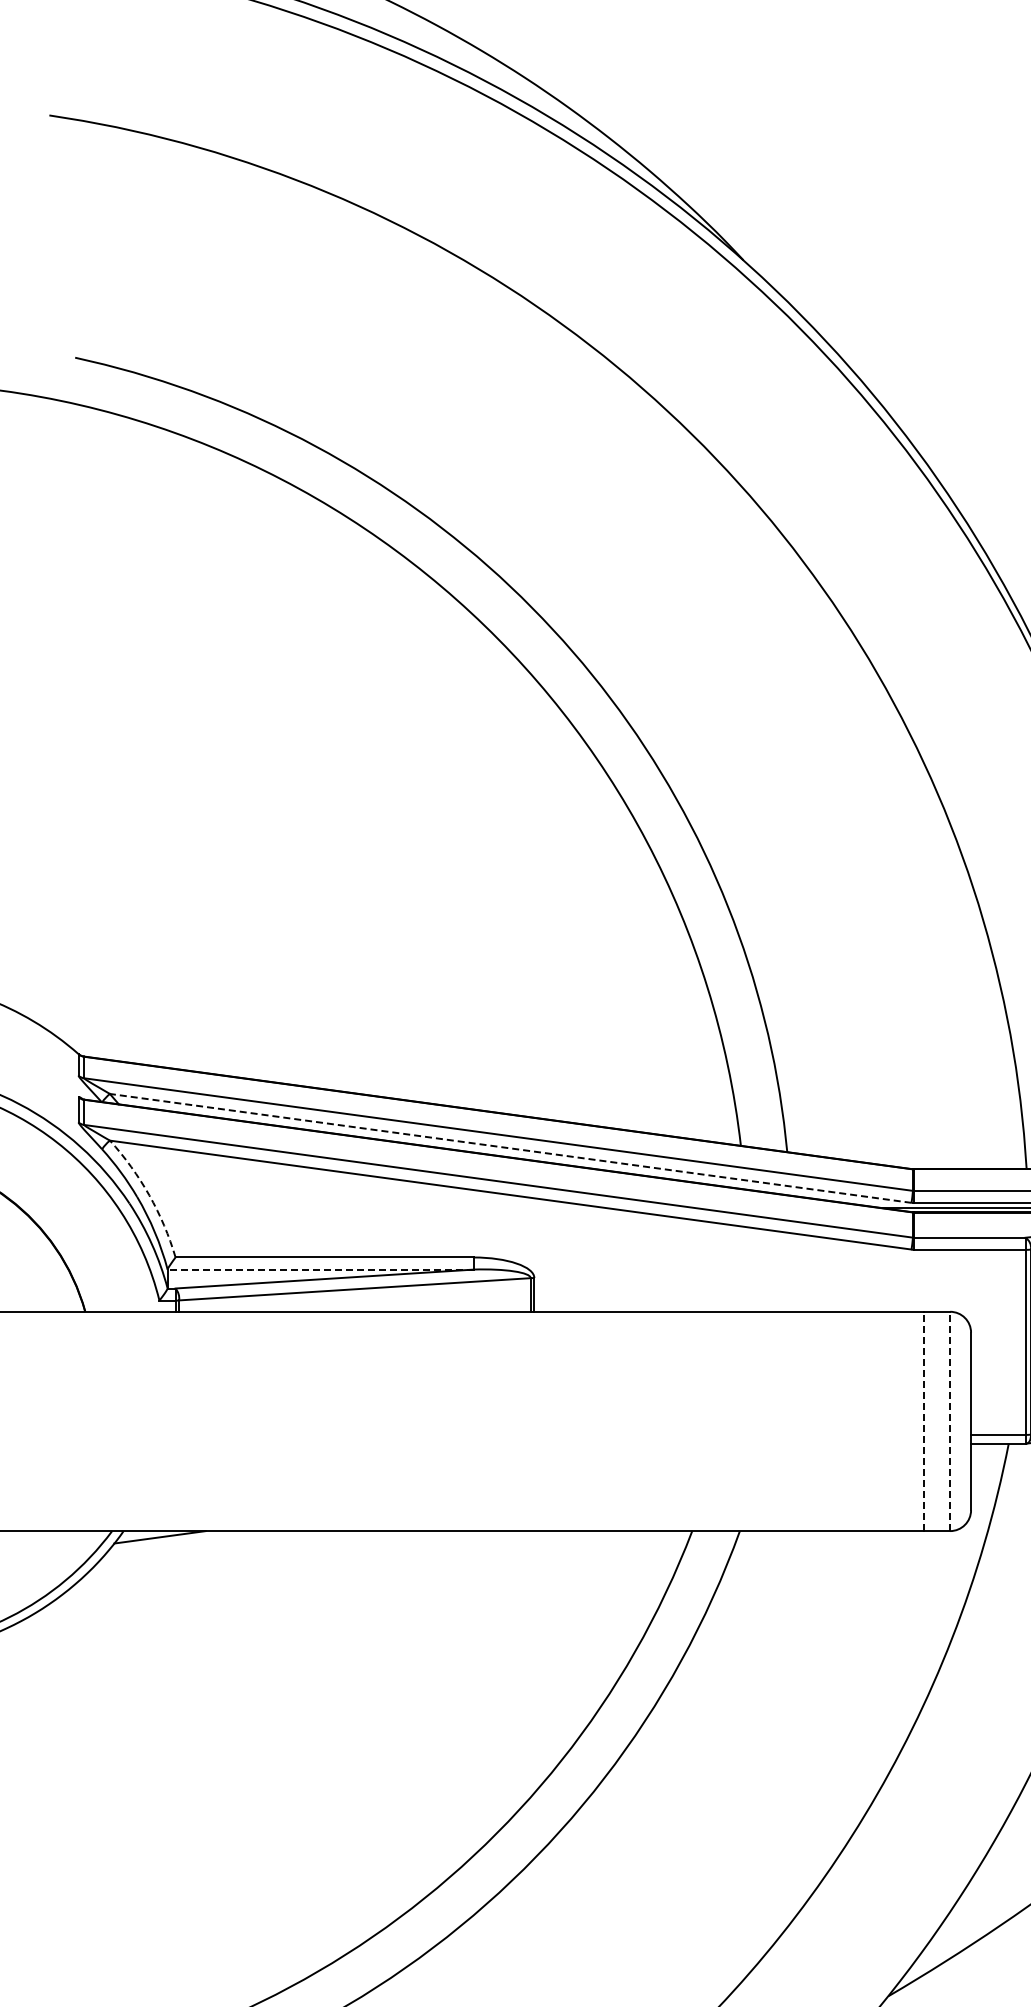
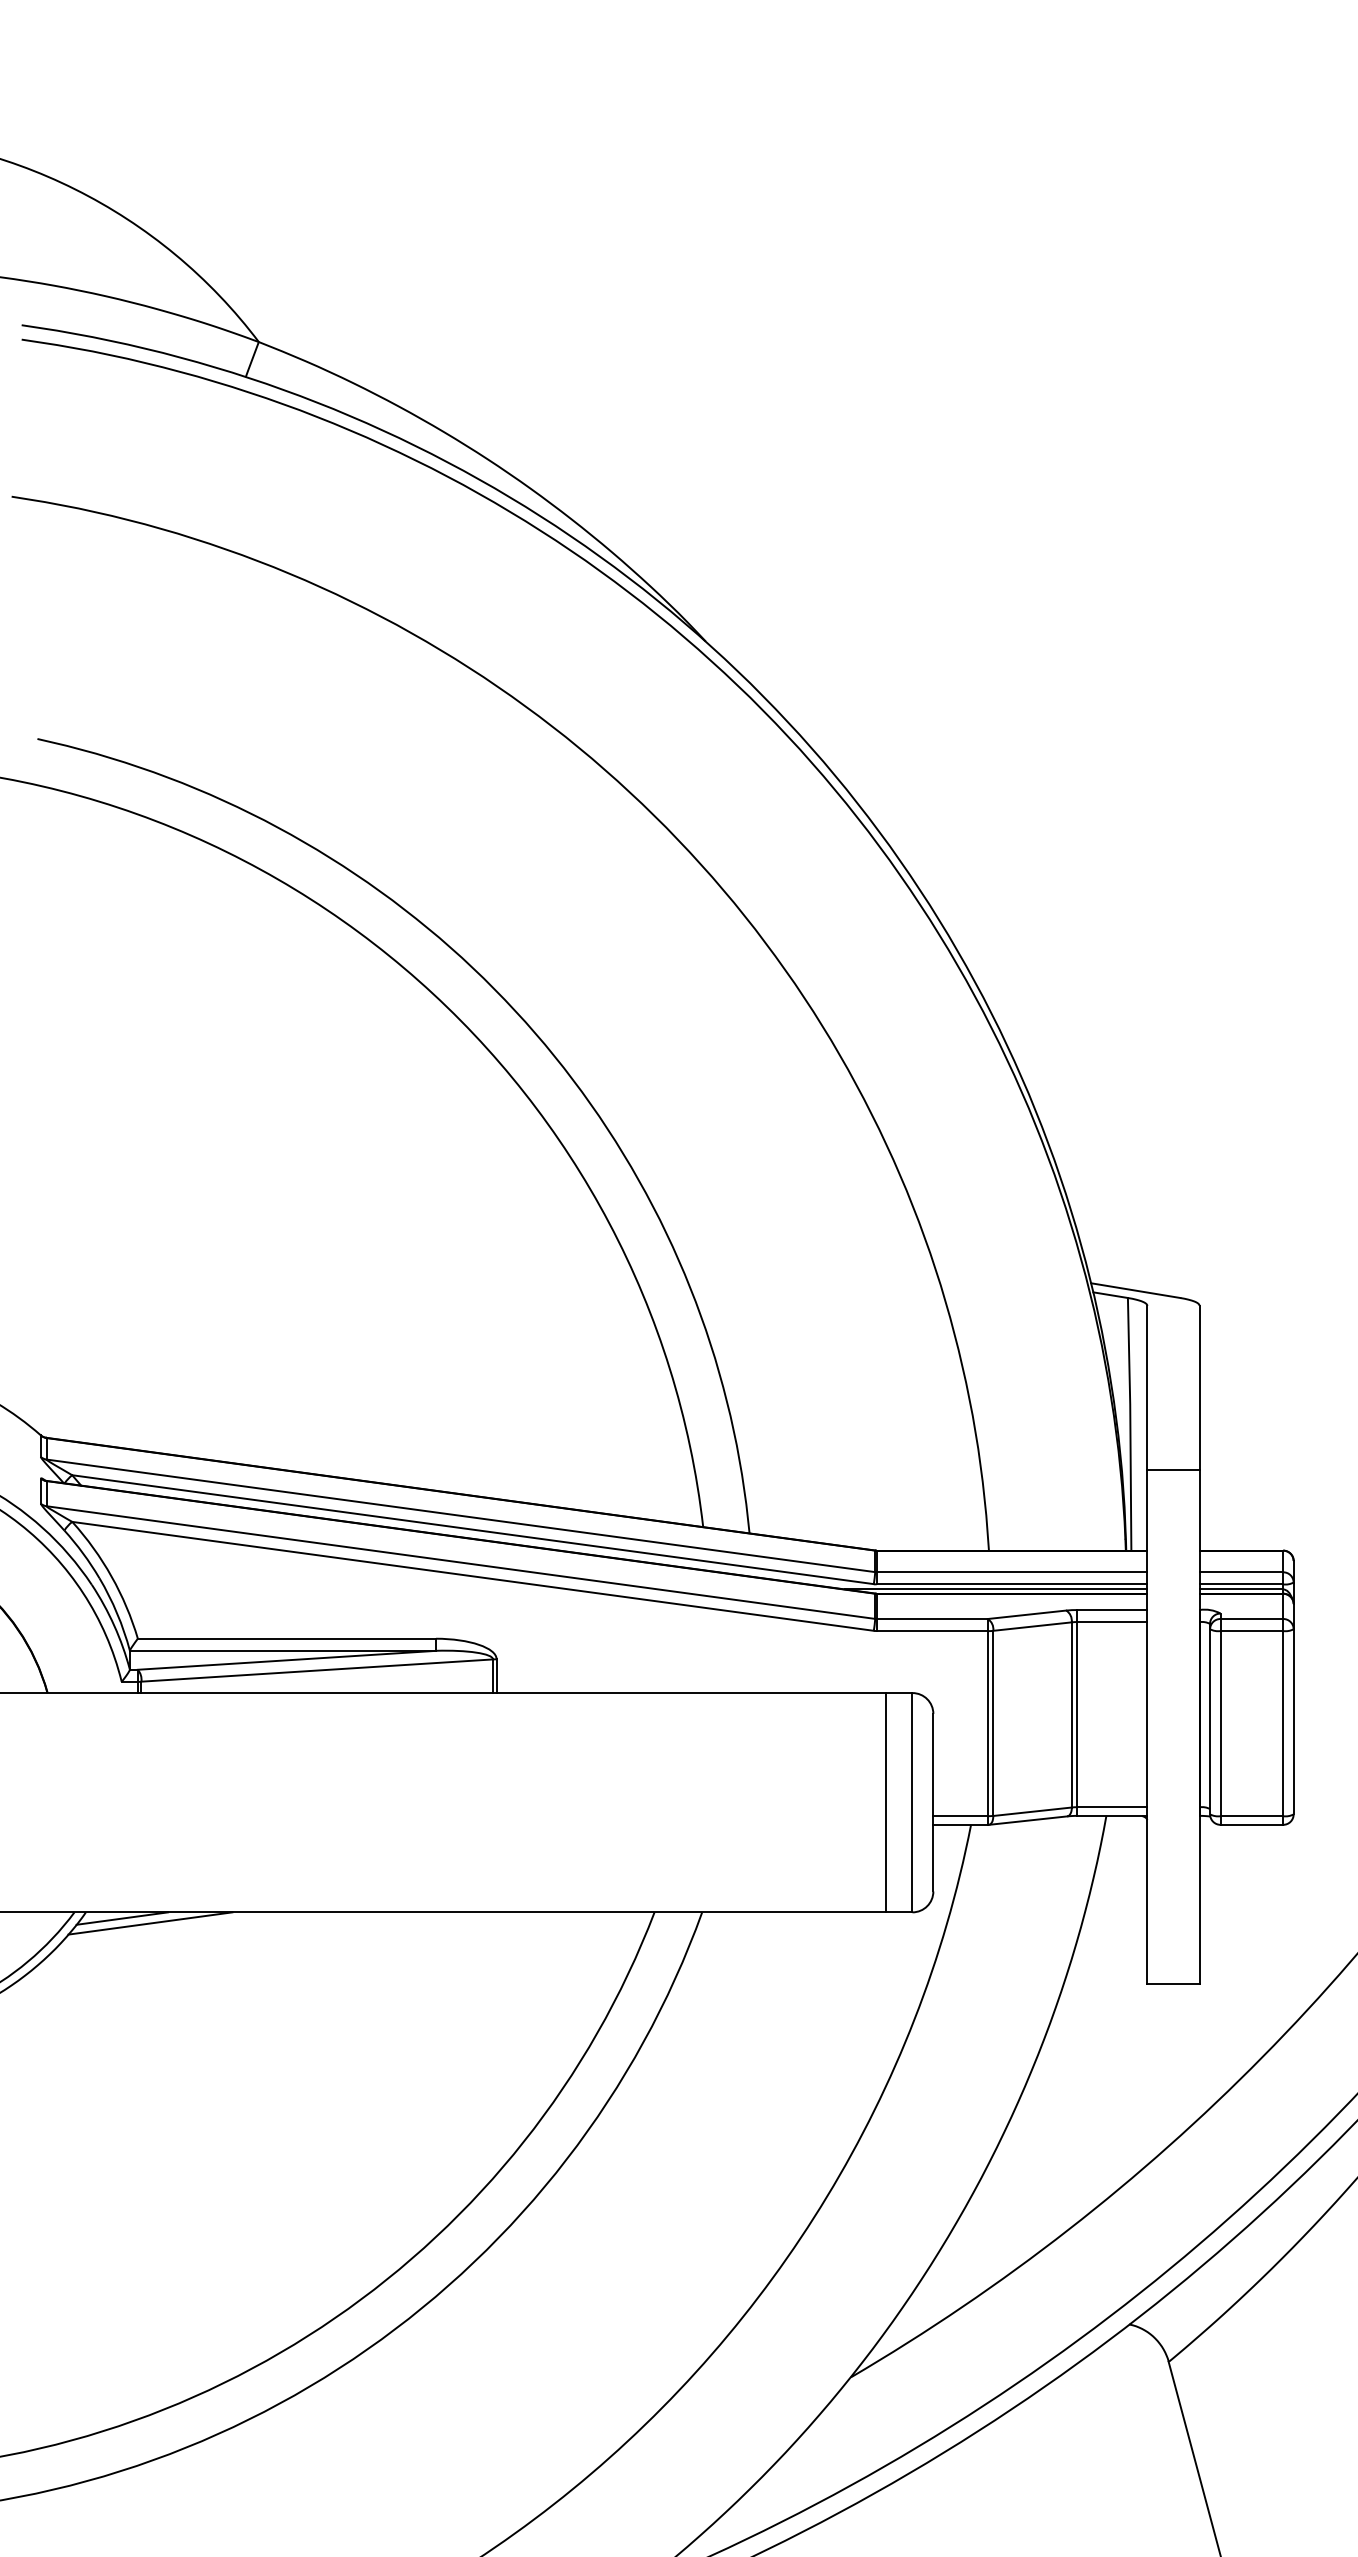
line: (510, 1148) -> (472, 1529), dashed -> solid
arc: (149, 1195) -> (111, 1576), dashed -> solid
line: (320, 1269) -> (282, 1650), dashed -> solid
line: (924, 1421) -> (886, 1802), dashed -> solid
line: (950, 1421) -> (912, 1802), dashed -> solid
line: (188, 1542) -> (150, 1923), added

